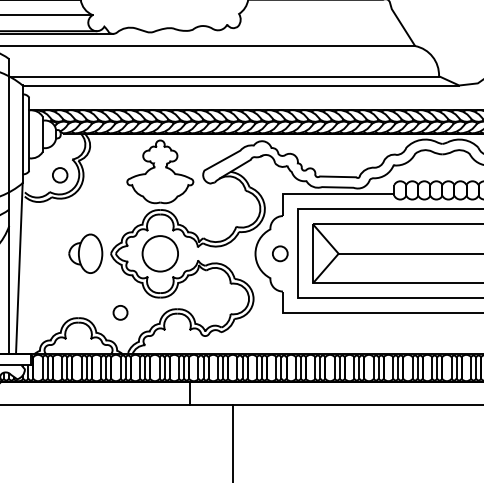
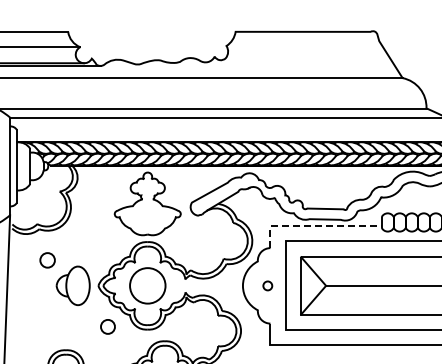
circle: (60, 175) -> (47, 260), moved
line: (327, 194) -> (314, 226), solid -> dashed
circle: (280, 253) -> (267, 285), size x0.6
circle: (120, 312) -> (107, 326), moved

